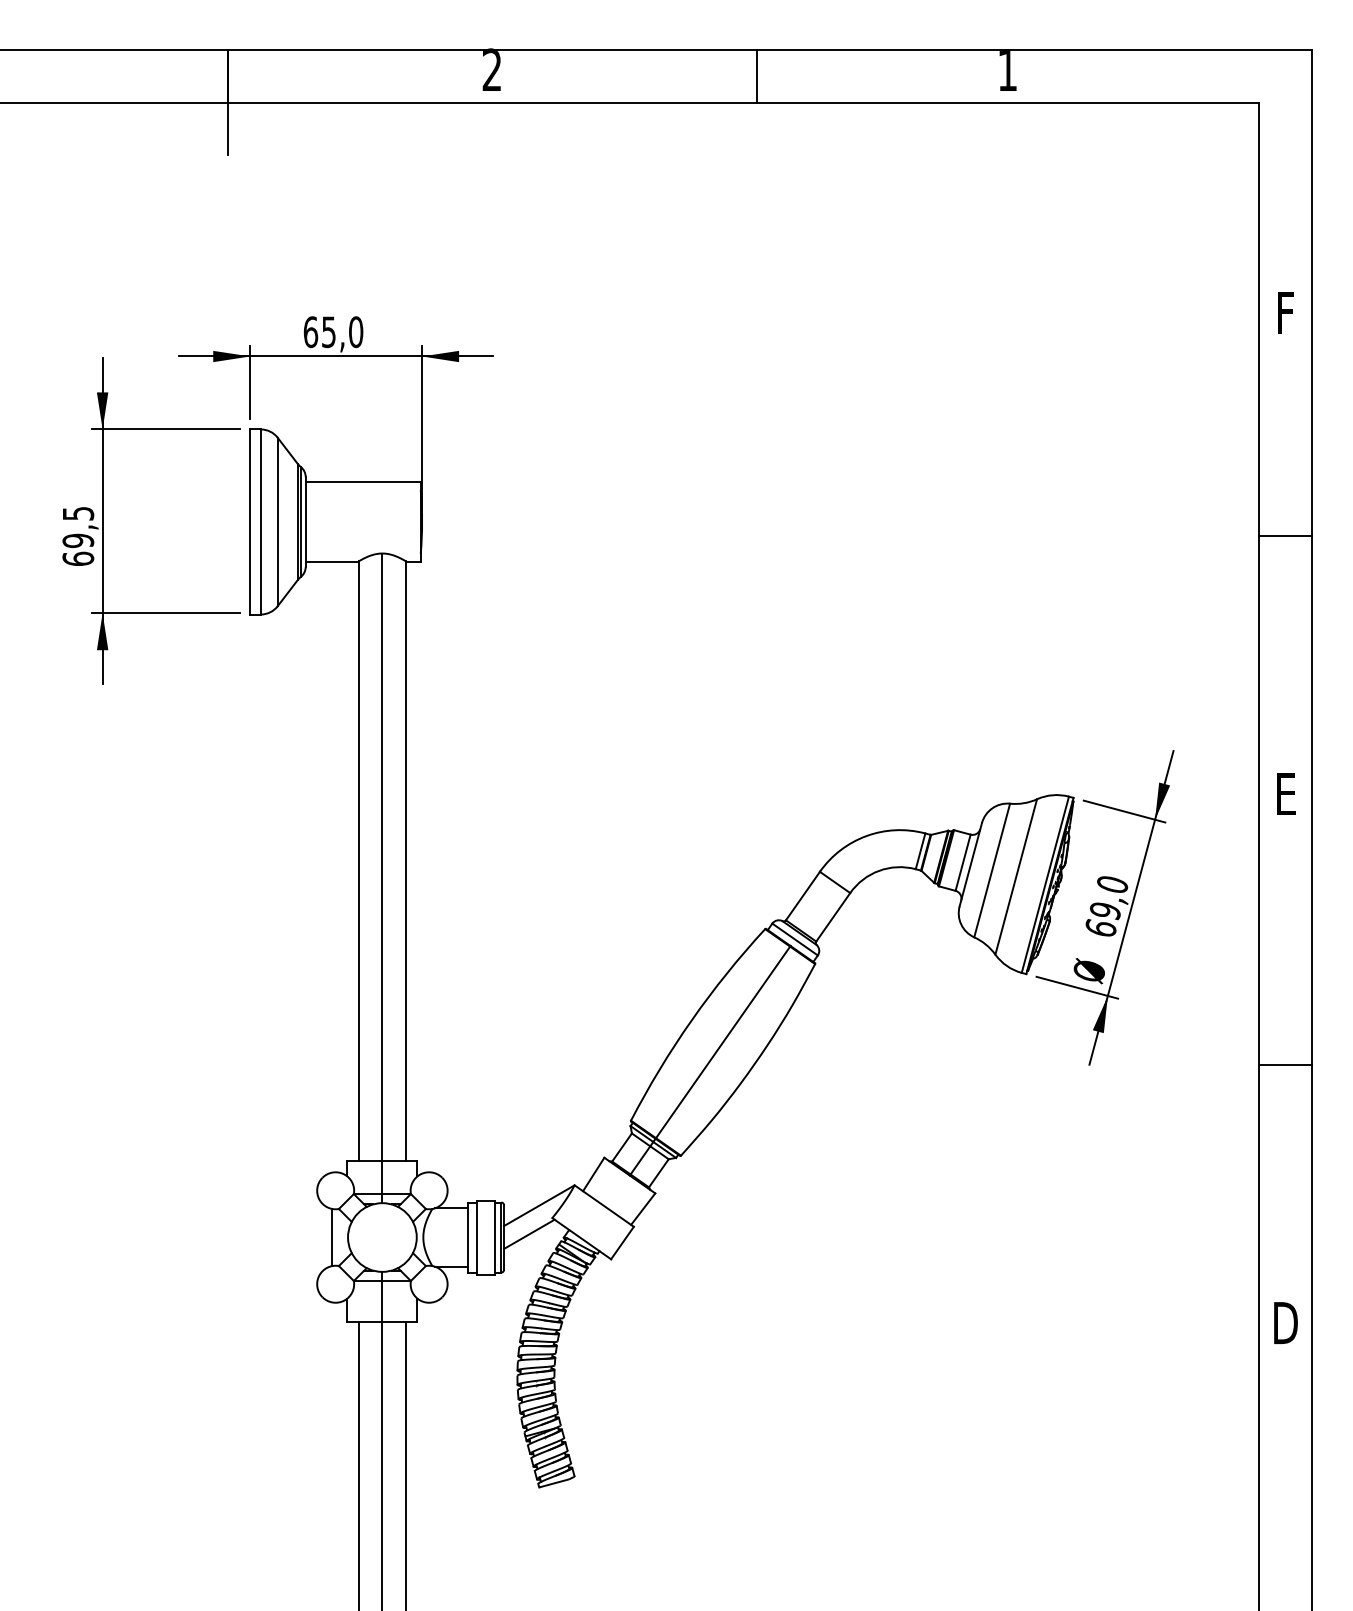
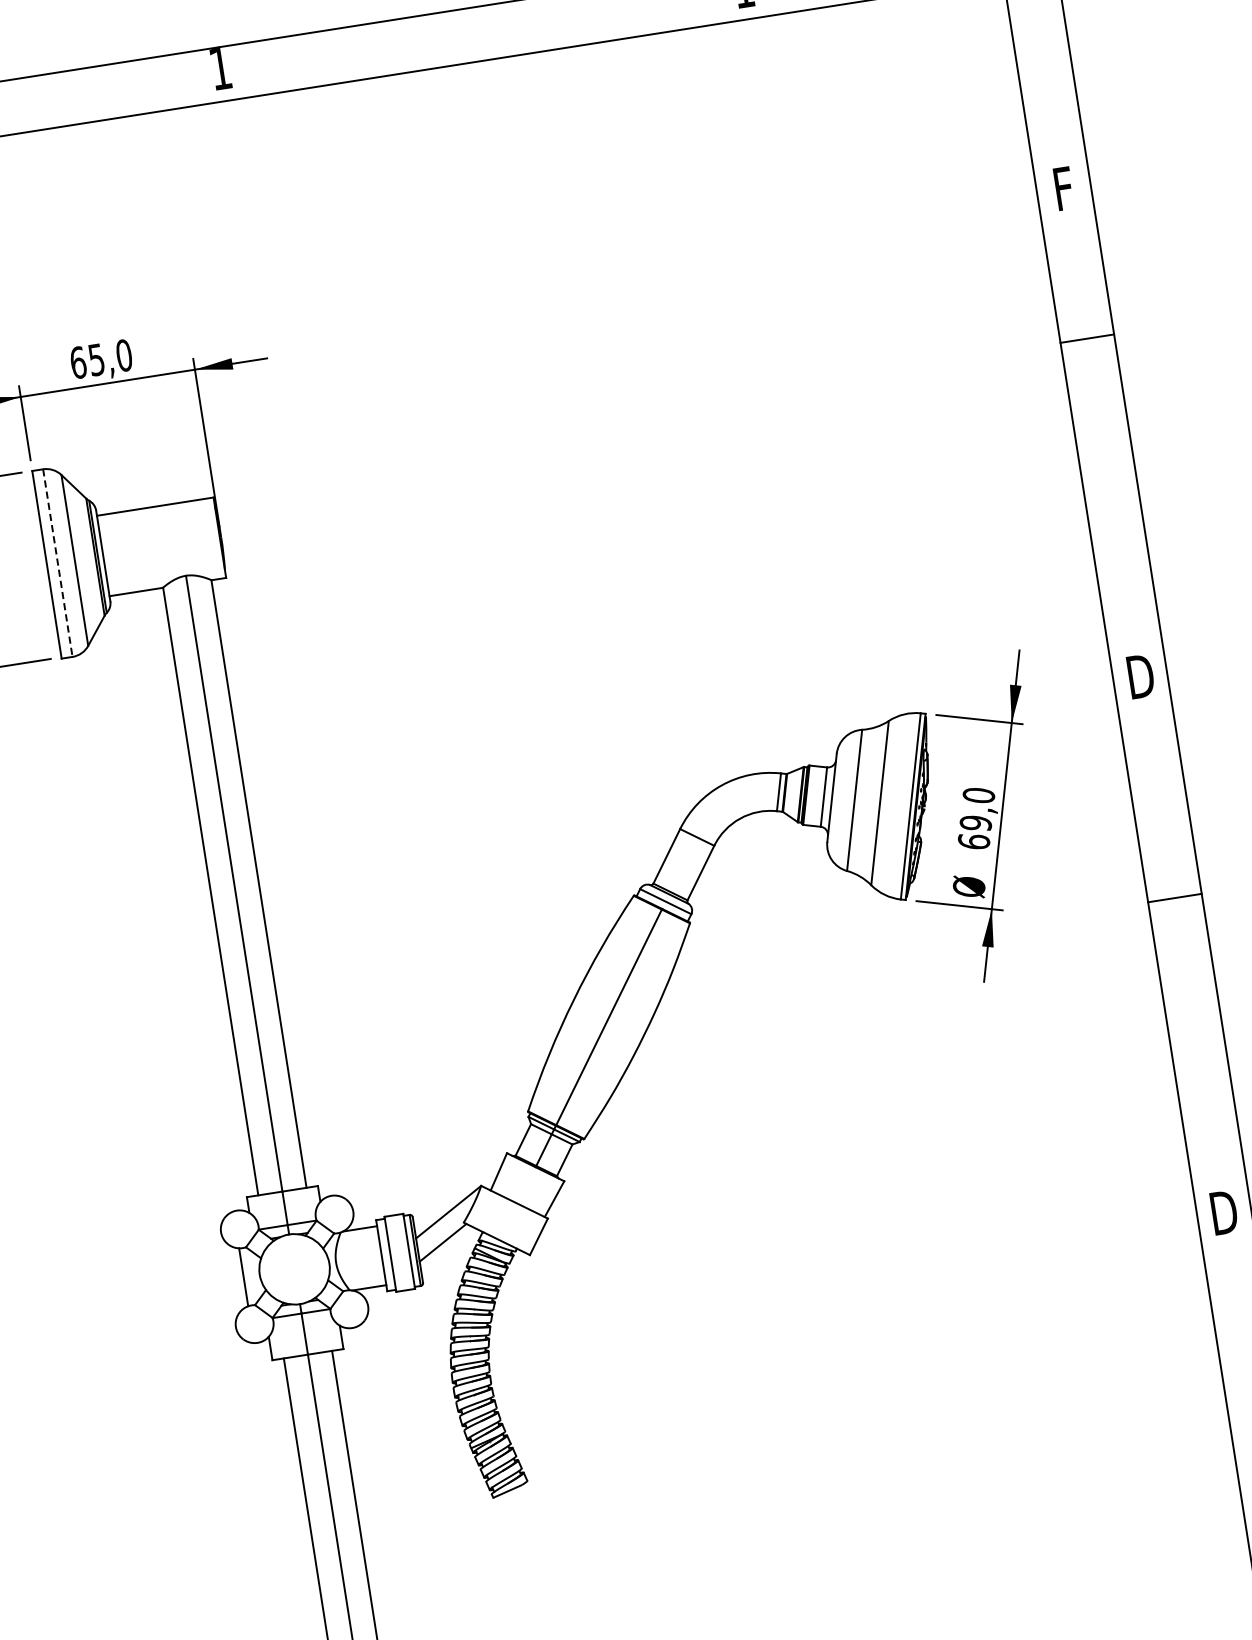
text: (491, 69) -> (219, 67), 2 -> 1
line: (757, 75) -> (490, 31), removed
line: (260, 522) -> (57, 563), solid -> dashed
line: (1285, 536) -> (1087, 339), moved
text: (1286, 794) -> (1140, 676), E -> D
line: (1285, 1064) -> (1174, 897), moved

